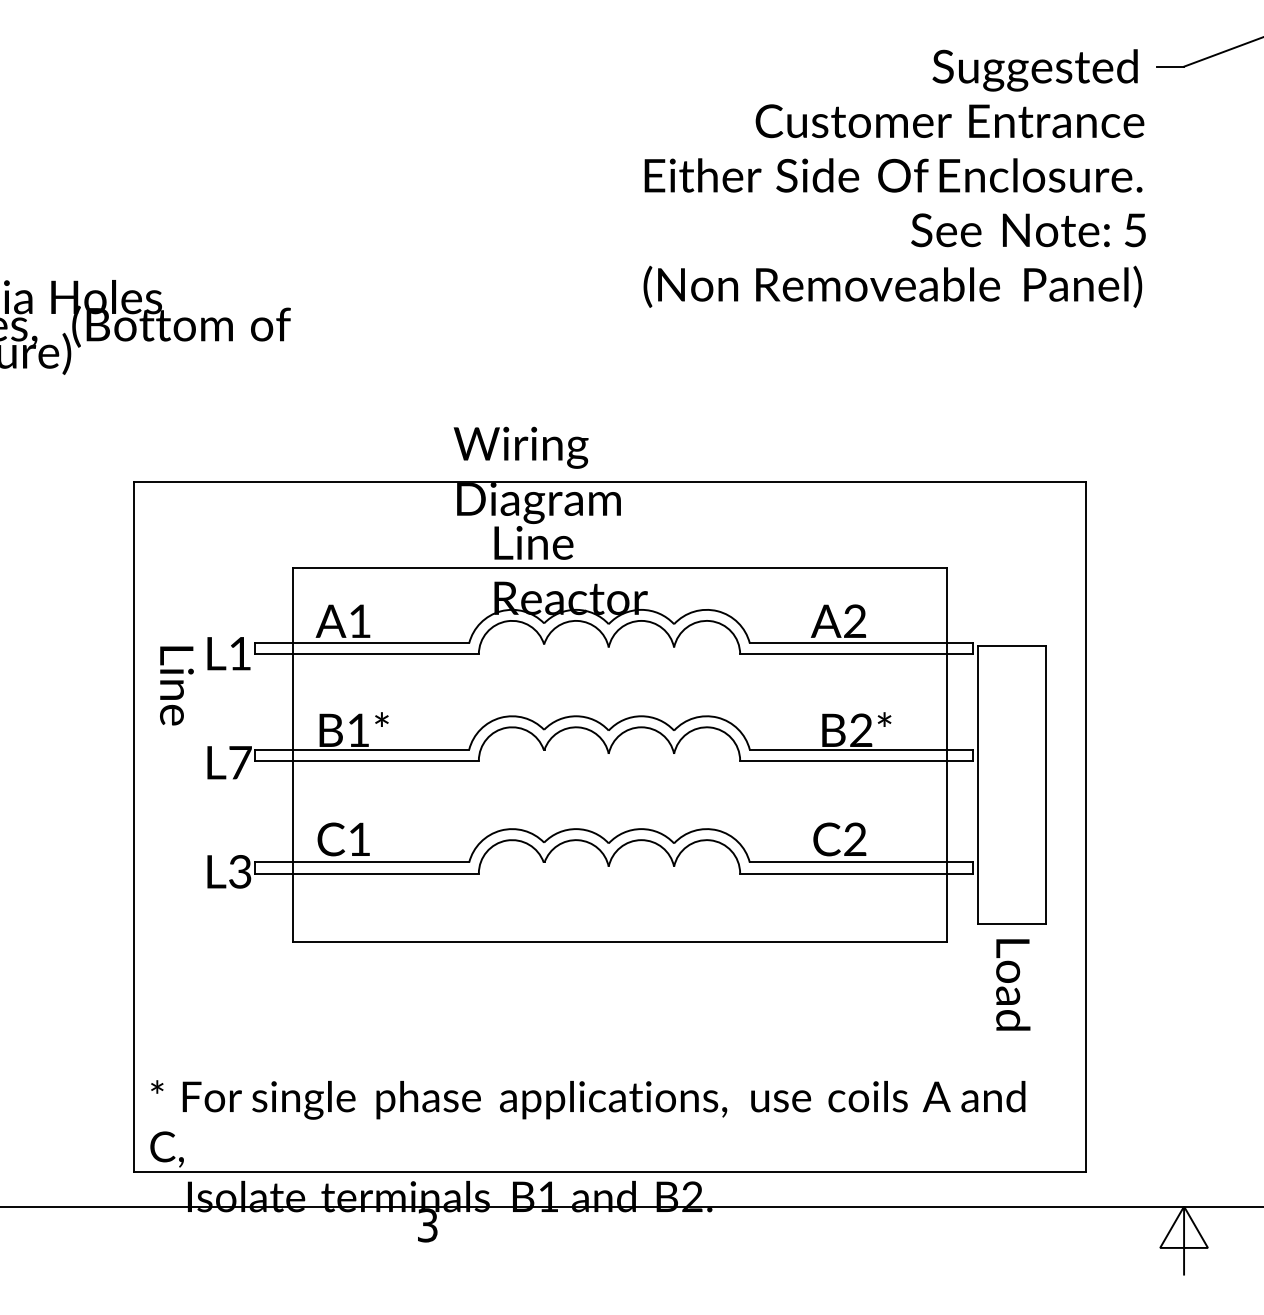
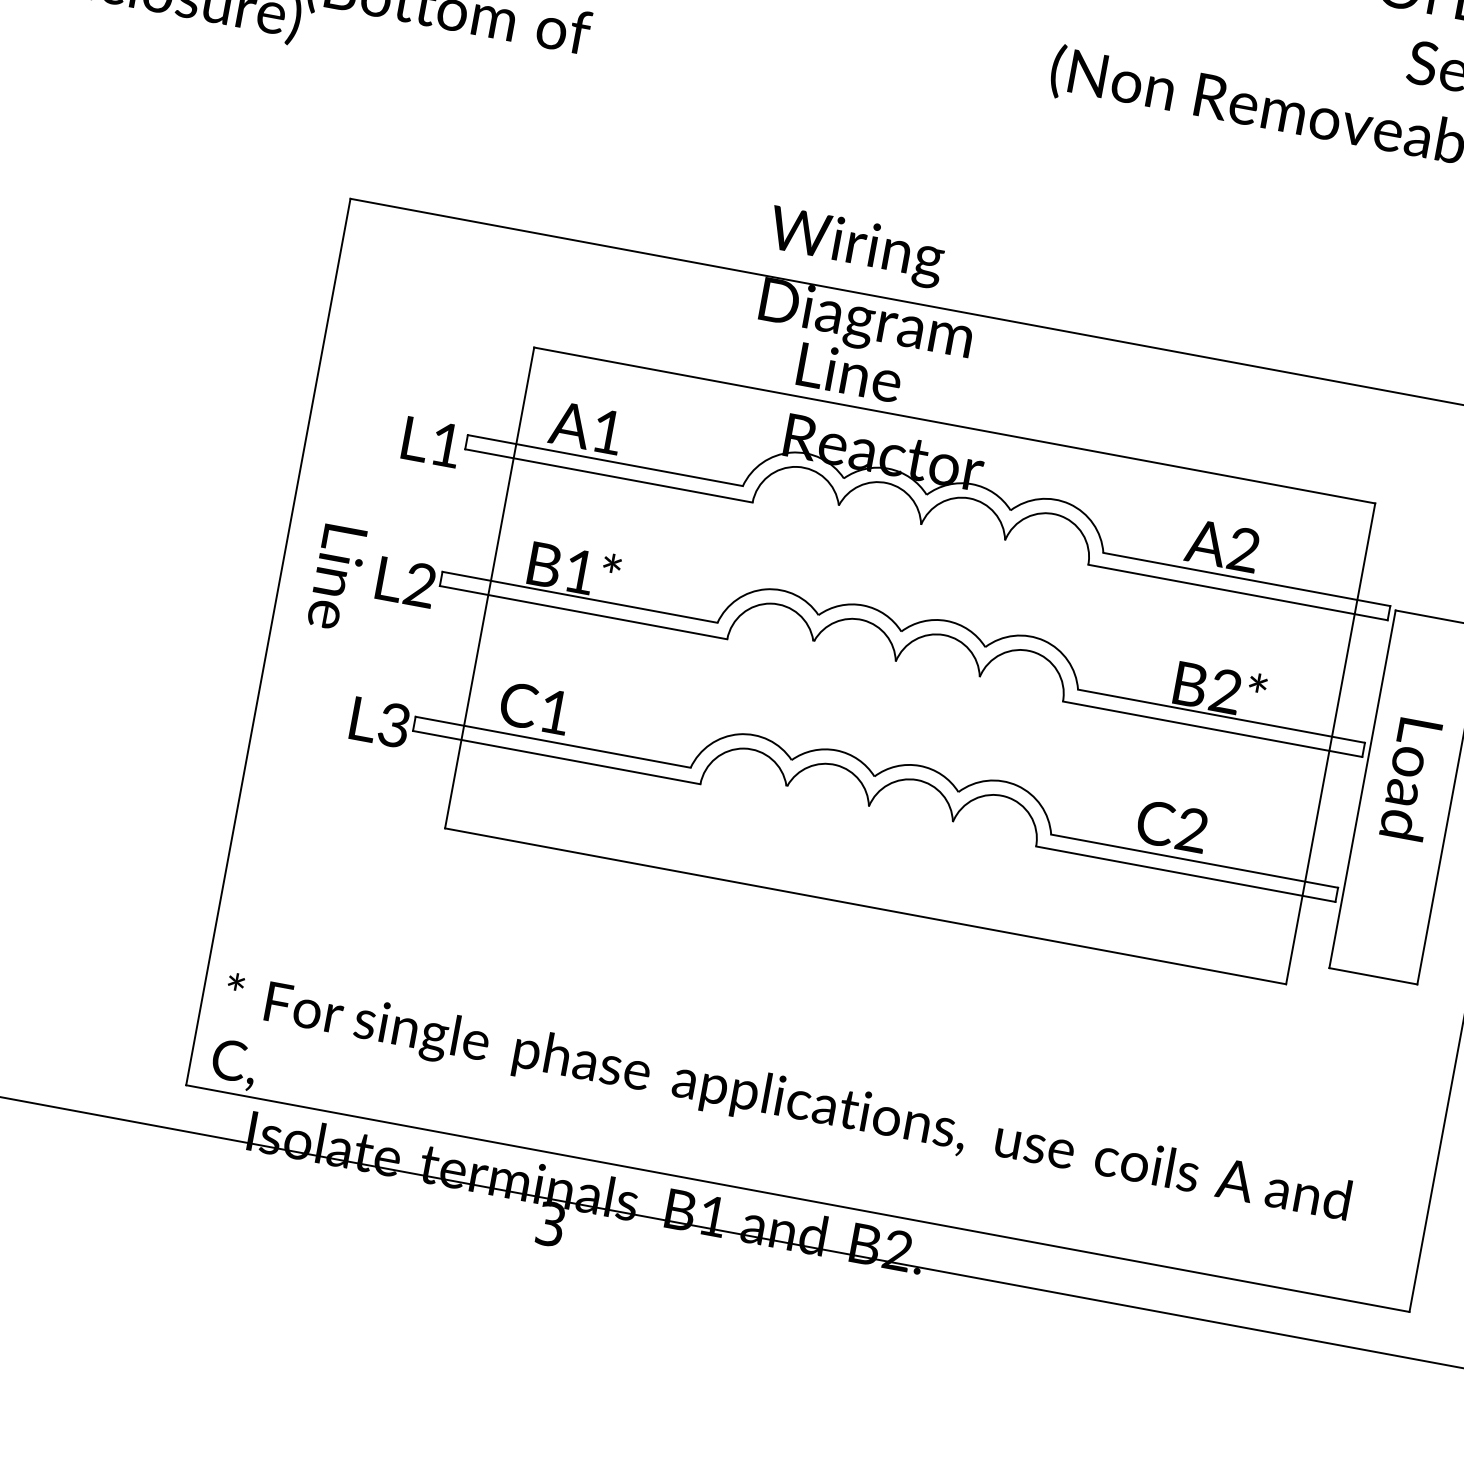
text: (176, 685) -> (336, 577), moved
text: (240, 762) -> (420, 584), L7 -> L2
text: (1013, 984) -> (1411, 779), moved

